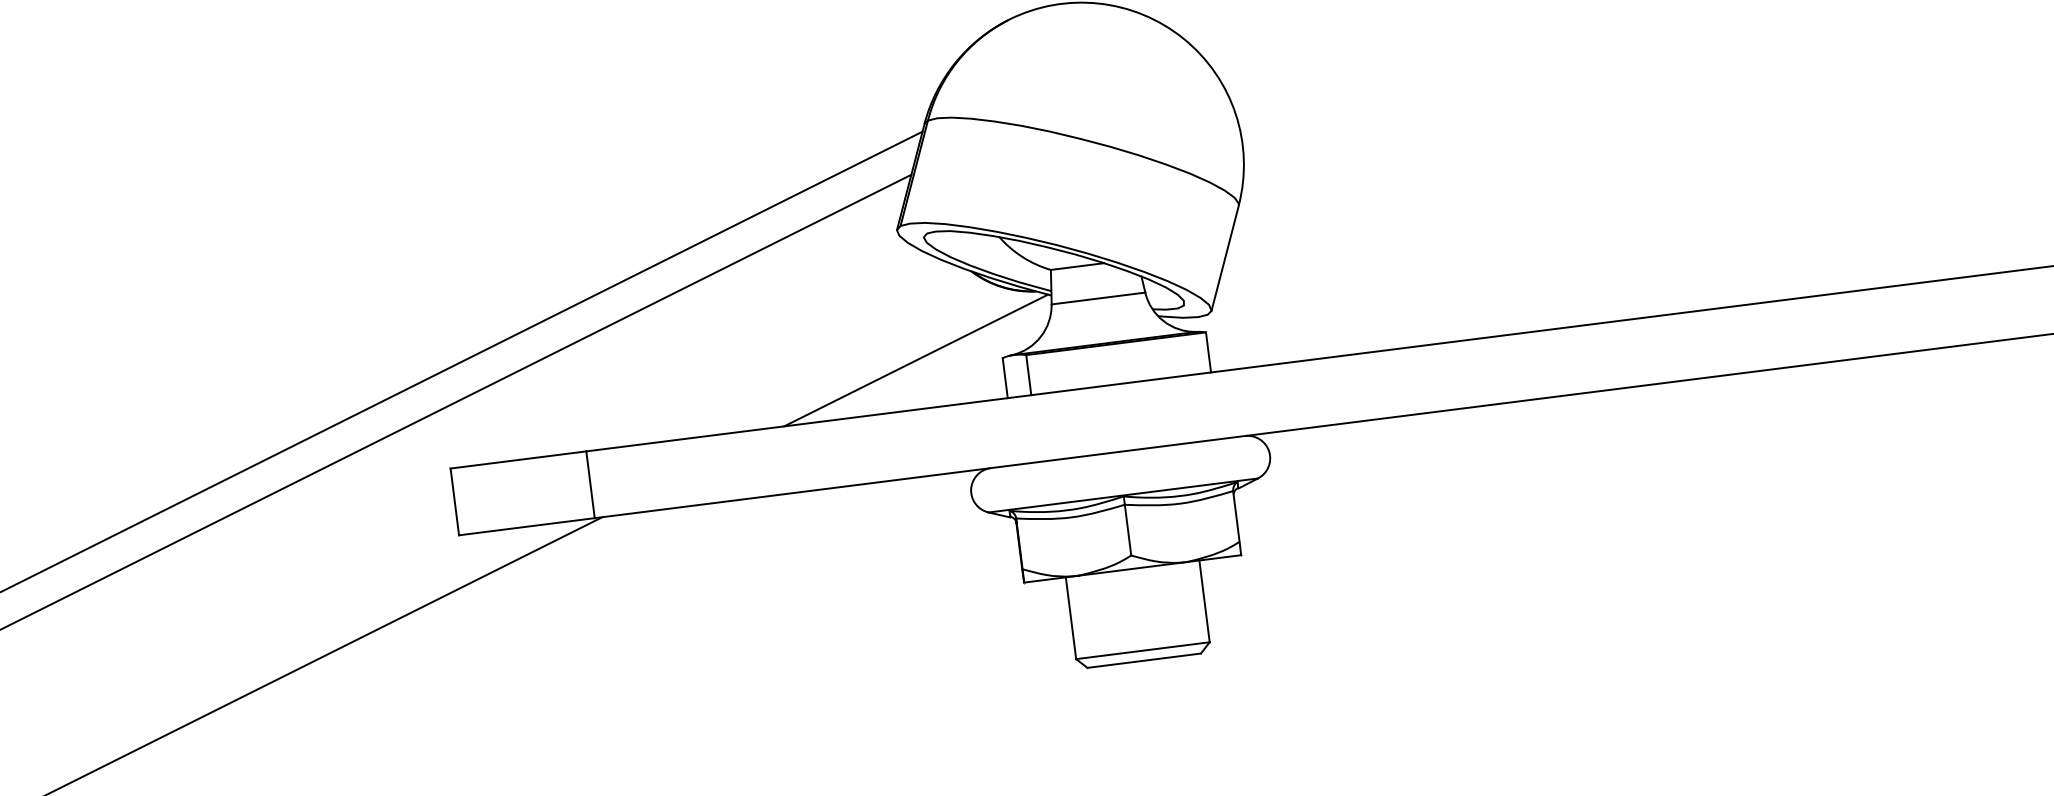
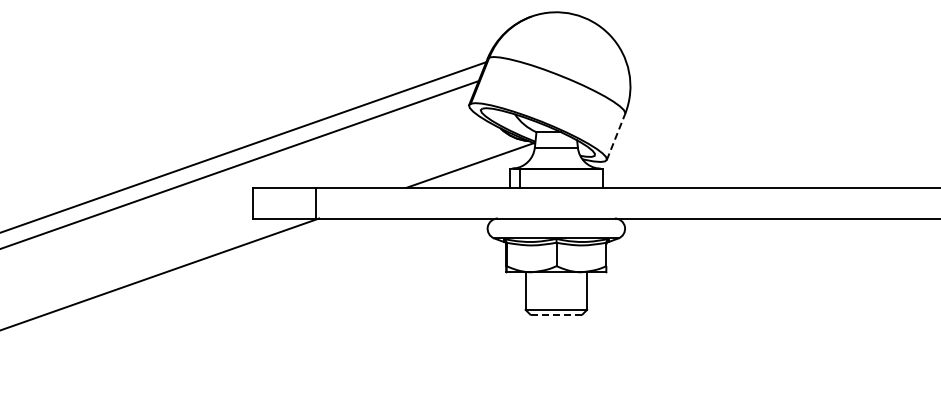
line: (1225, 257) -> (616, 136), solid -> dashed
line: (1142, 660) -> (555, 314), solid -> dashed

